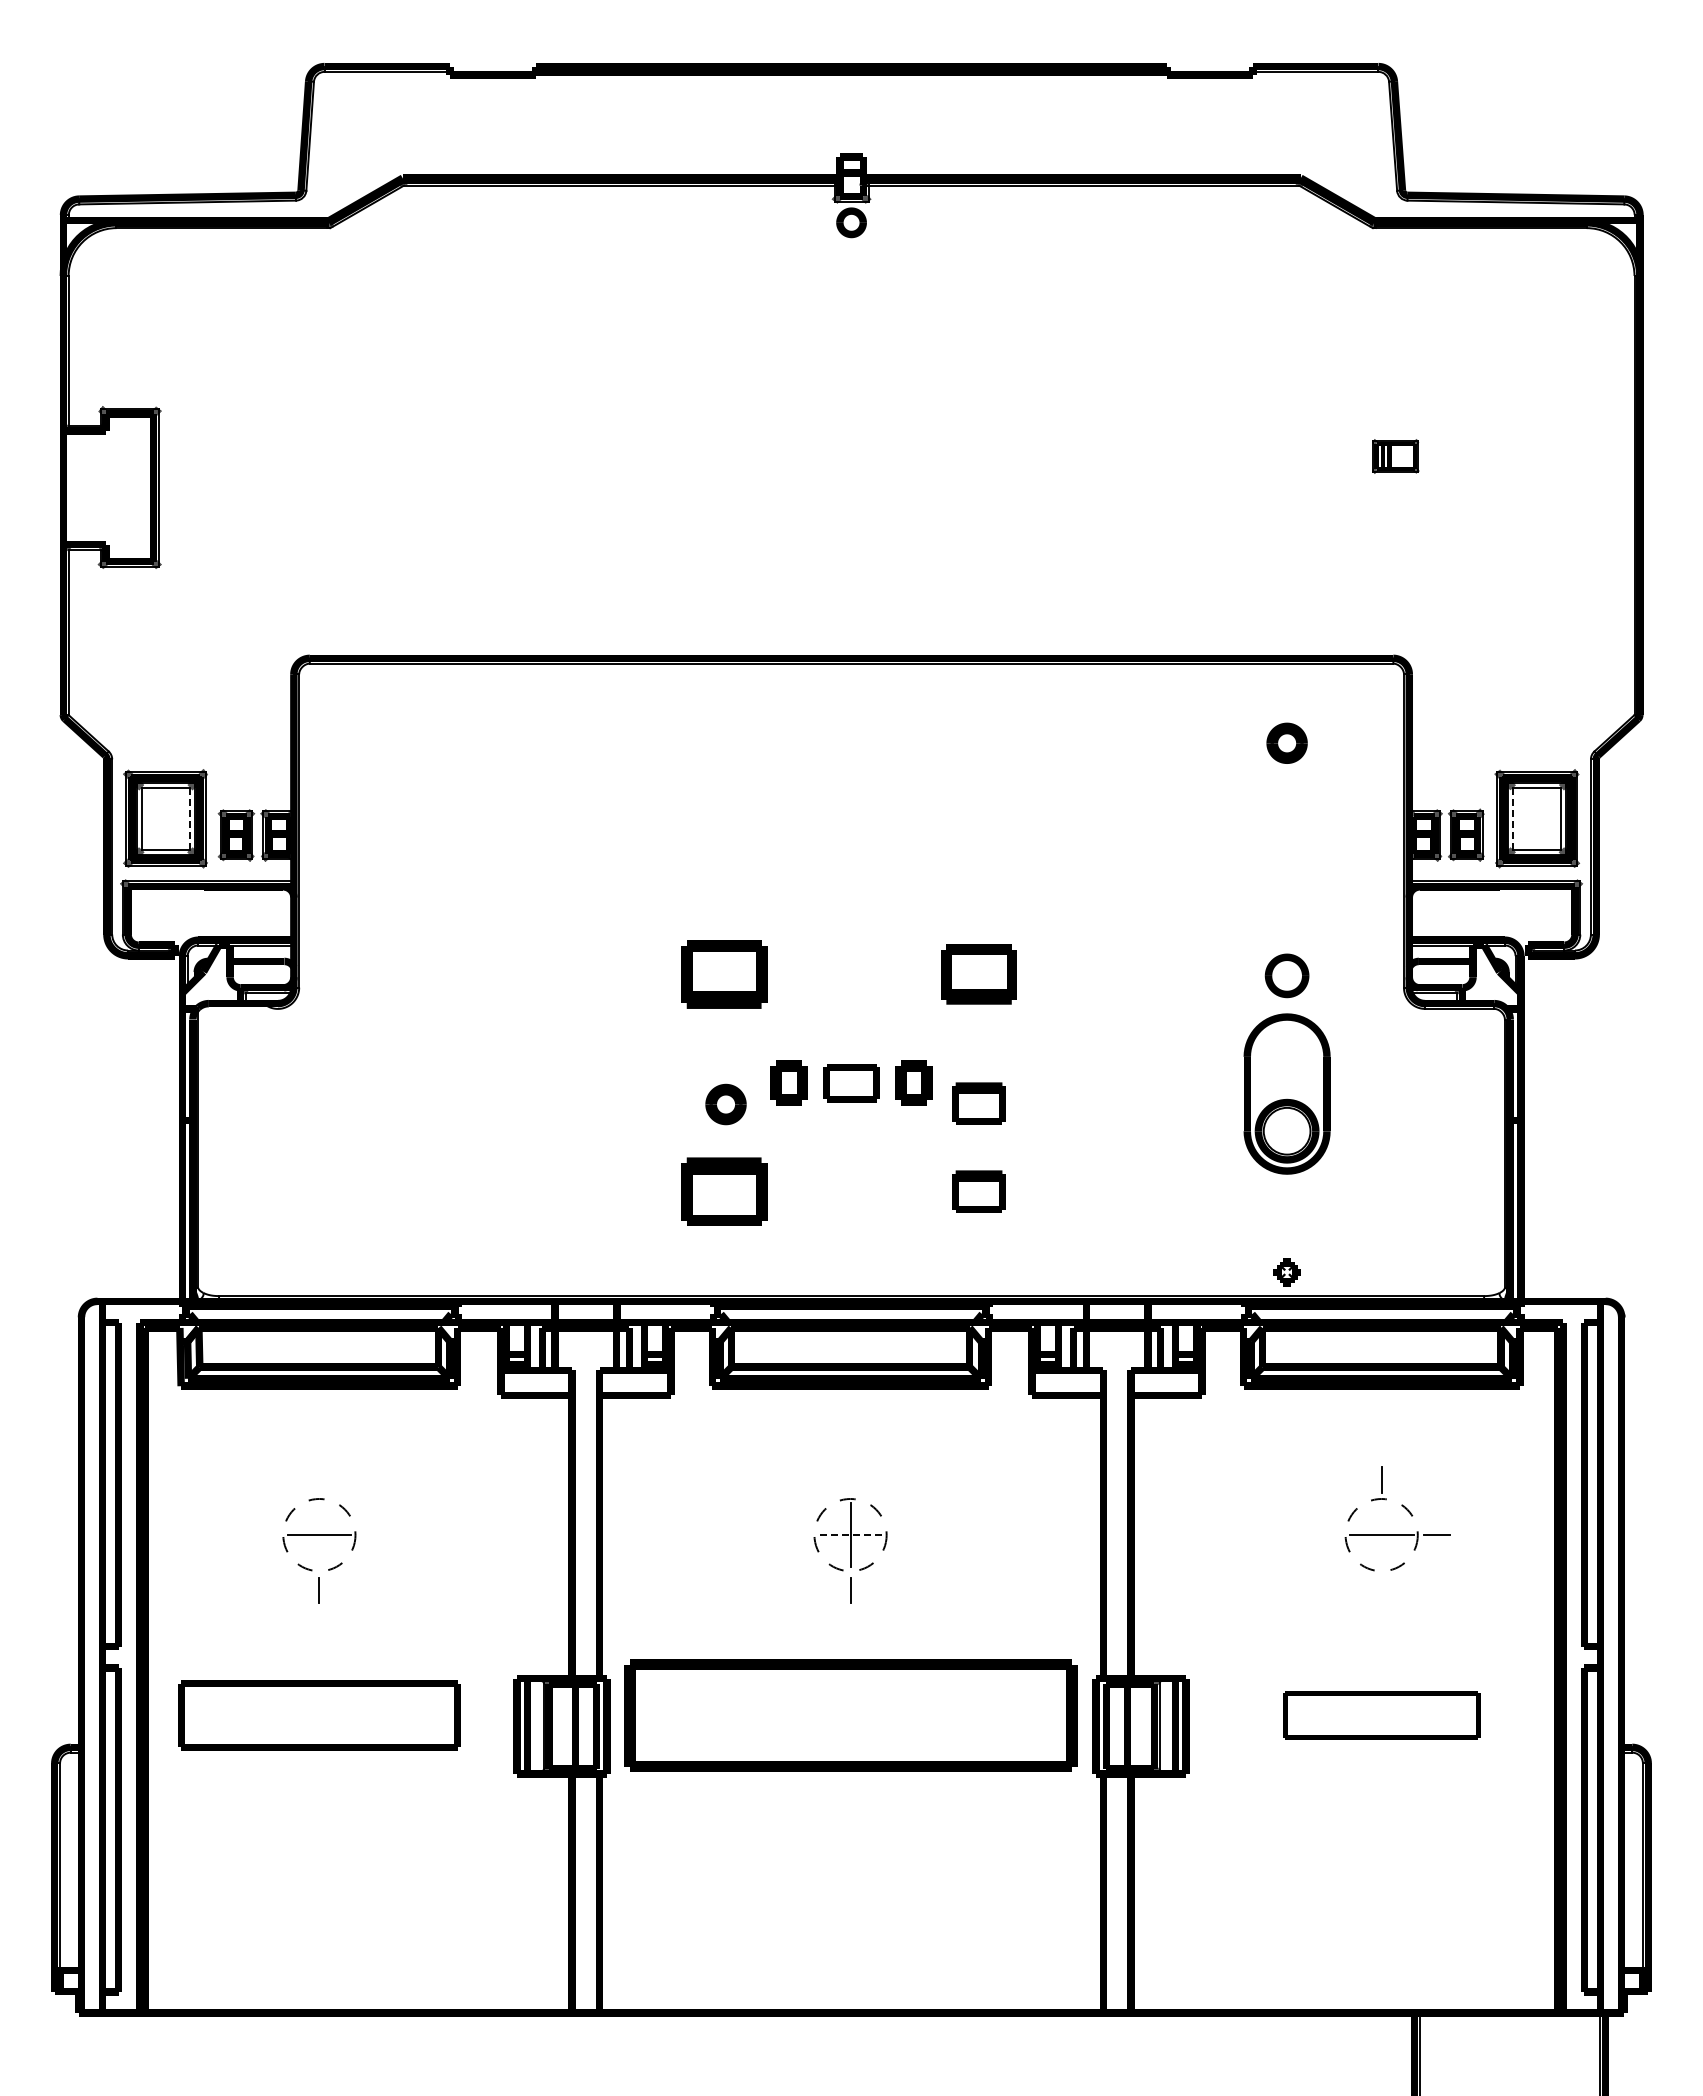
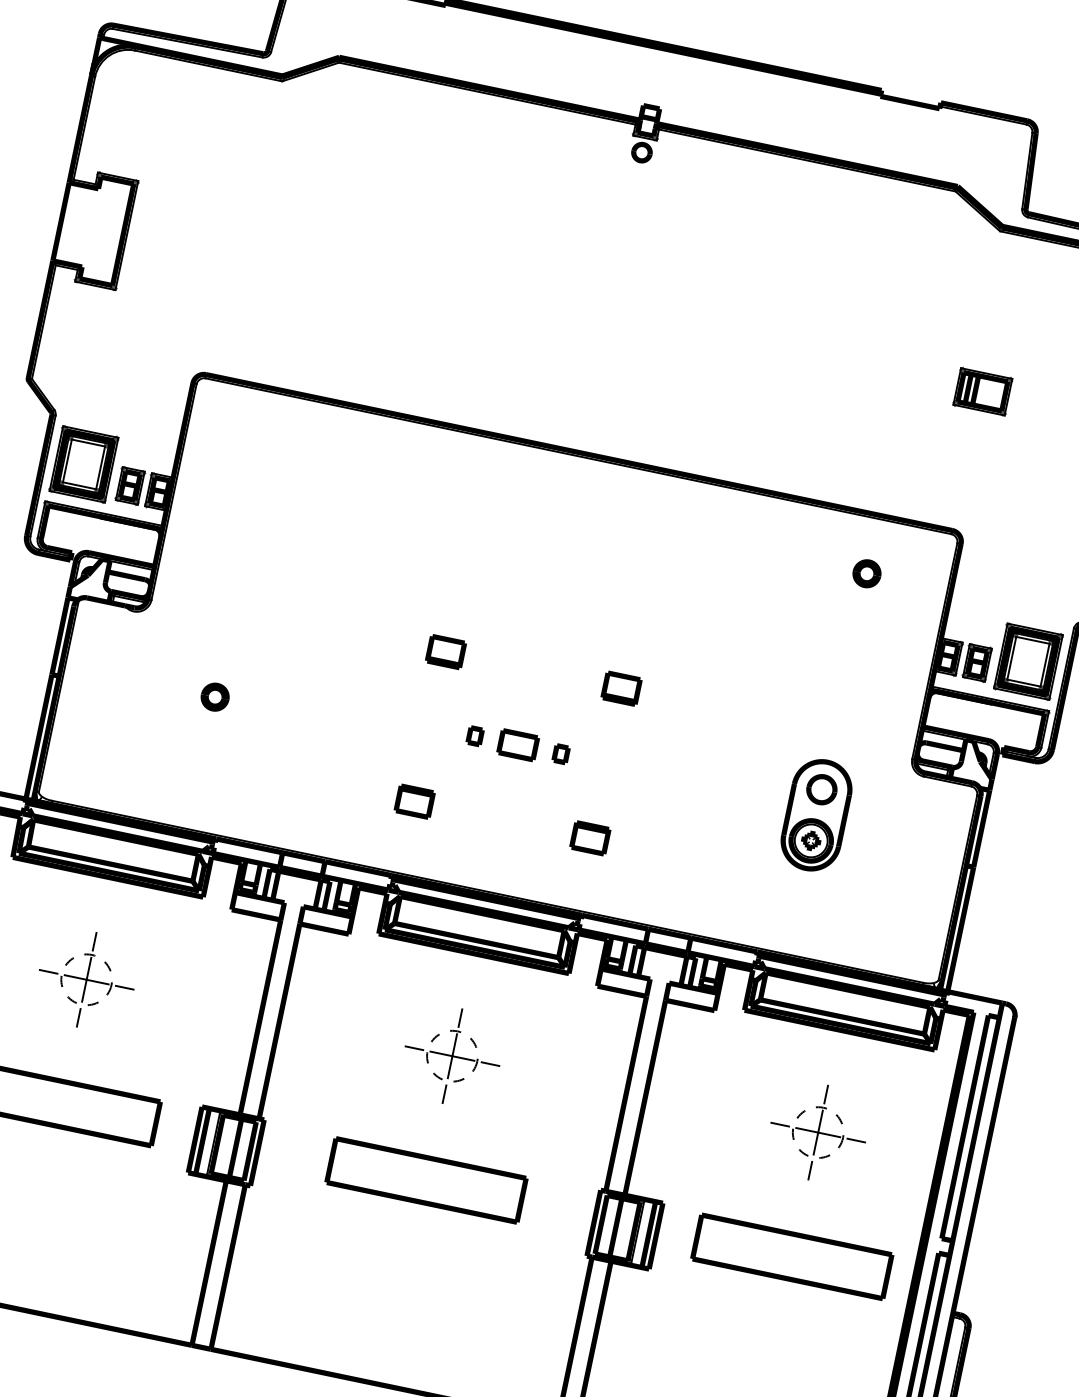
part: (1395, 456) -> (982, 391), size x1.67
line: (190, 818) -> (101, 467), dashed -> solid
line: (1513, 819) -> (1011, 658), dashed -> solid
part: (723, 974) -> (445, 651), size x0.62
part: (978, 974) -> (621, 688), size x0.71
part: (1286, 975) -> (821, 789), moved
part: (788, 1083) -> (474, 736), size x0.62
part: (913, 1083) -> (560, 754), size x0.62
part: (978, 1103) -> (602, 777), removed
part: (725, 1104) -> (214, 697), moved
part: (723, 1191) -> (414, 801), size x0.62
part: (1286, 1272) -> (810, 840), moved
line: (319, 1479) -> (94, 941), added
line: (850, 1479) -> (460, 1017), added
line: (319, 1534) -> (86, 979), added
line: (1381, 1534) -> (818, 1132), added
line: (263, 1535) -> (48, 972), added
line: (374, 1535) -> (124, 988), added
line: (795, 1535) -> (414, 1048), added
line: (850, 1535) -> (452, 1056), dashed -> solid
line: (905, 1535) -> (490, 1064), added
line: (1326, 1535) -> (780, 1124), added
line: (1381, 1590) -> (810, 1170), added
part: (850, 1715) -> (426, 1180), size x0.62
part: (1381, 1715) -> (792, 1256), size x1.43

